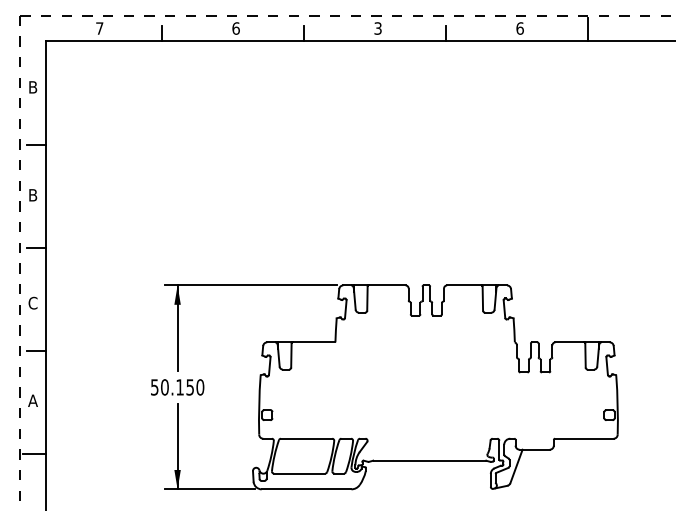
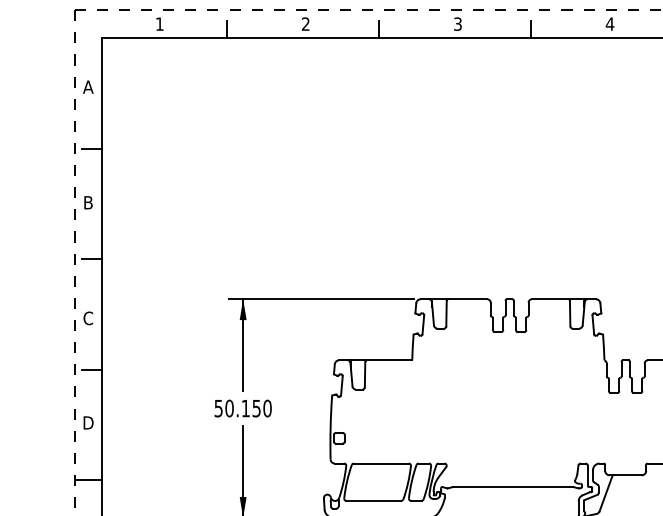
text: (99, 28) -> (159, 24), 7 -> 1
text: (235, 28) -> (305, 24), 6 -> 2
text: (520, 28) -> (610, 24), 6 -> 4
text: (32, 87) -> (87, 87), B -> A
text: (32, 400) -> (87, 422), A -> D

